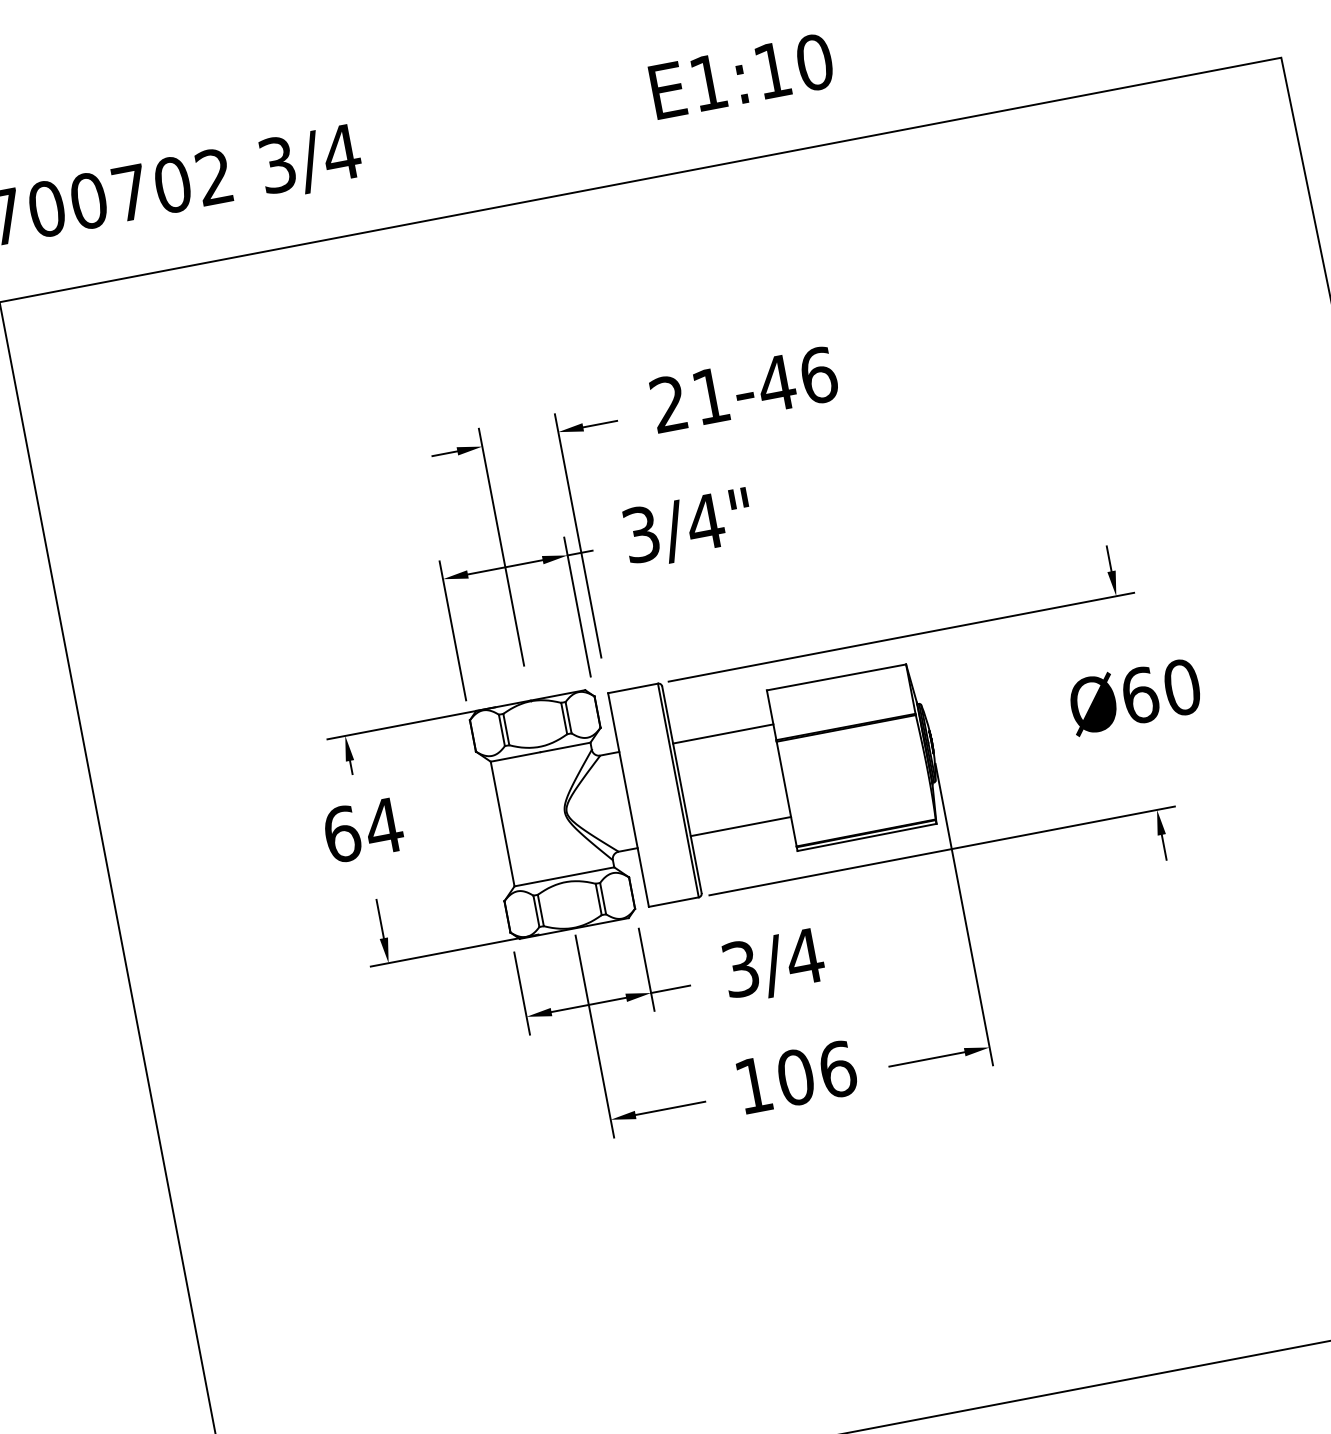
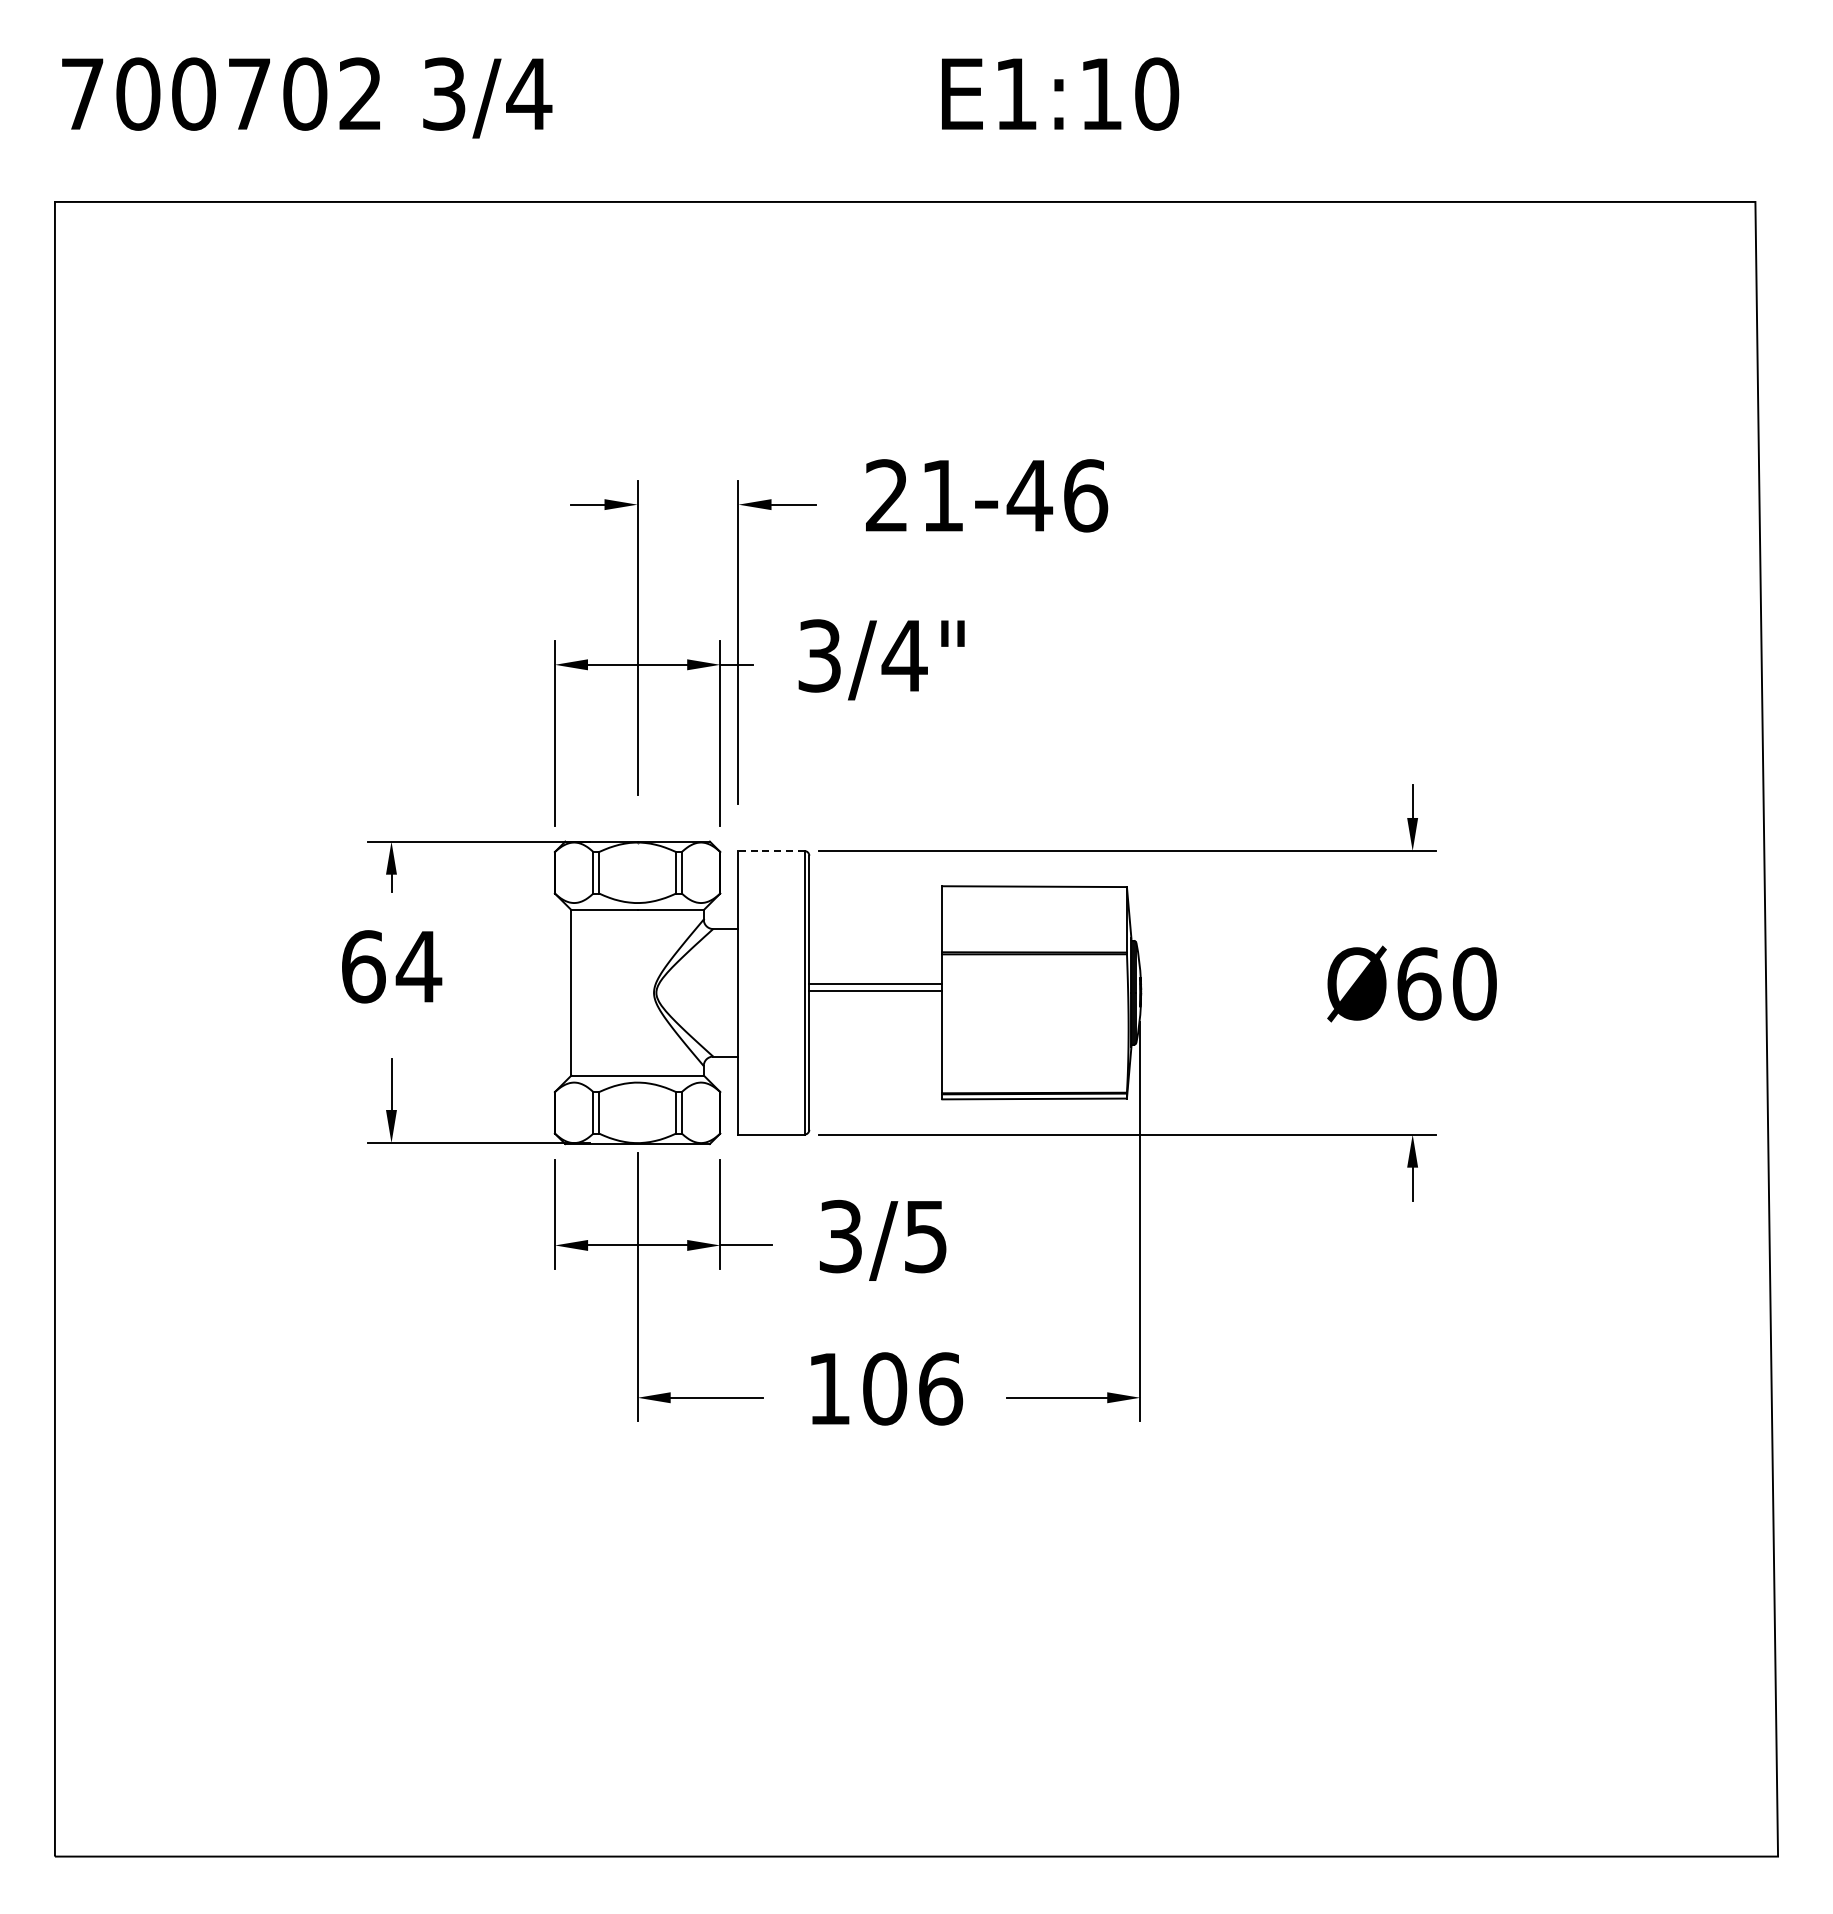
line: (633, 688) -> (771, 851), solid -> dashed
line: (722, 734) -> (875, 991), moved
line: (740, 826) -> (875, 984), moved
text: (804, 957) -> (925, 1237), 3/4 -> 3/5

